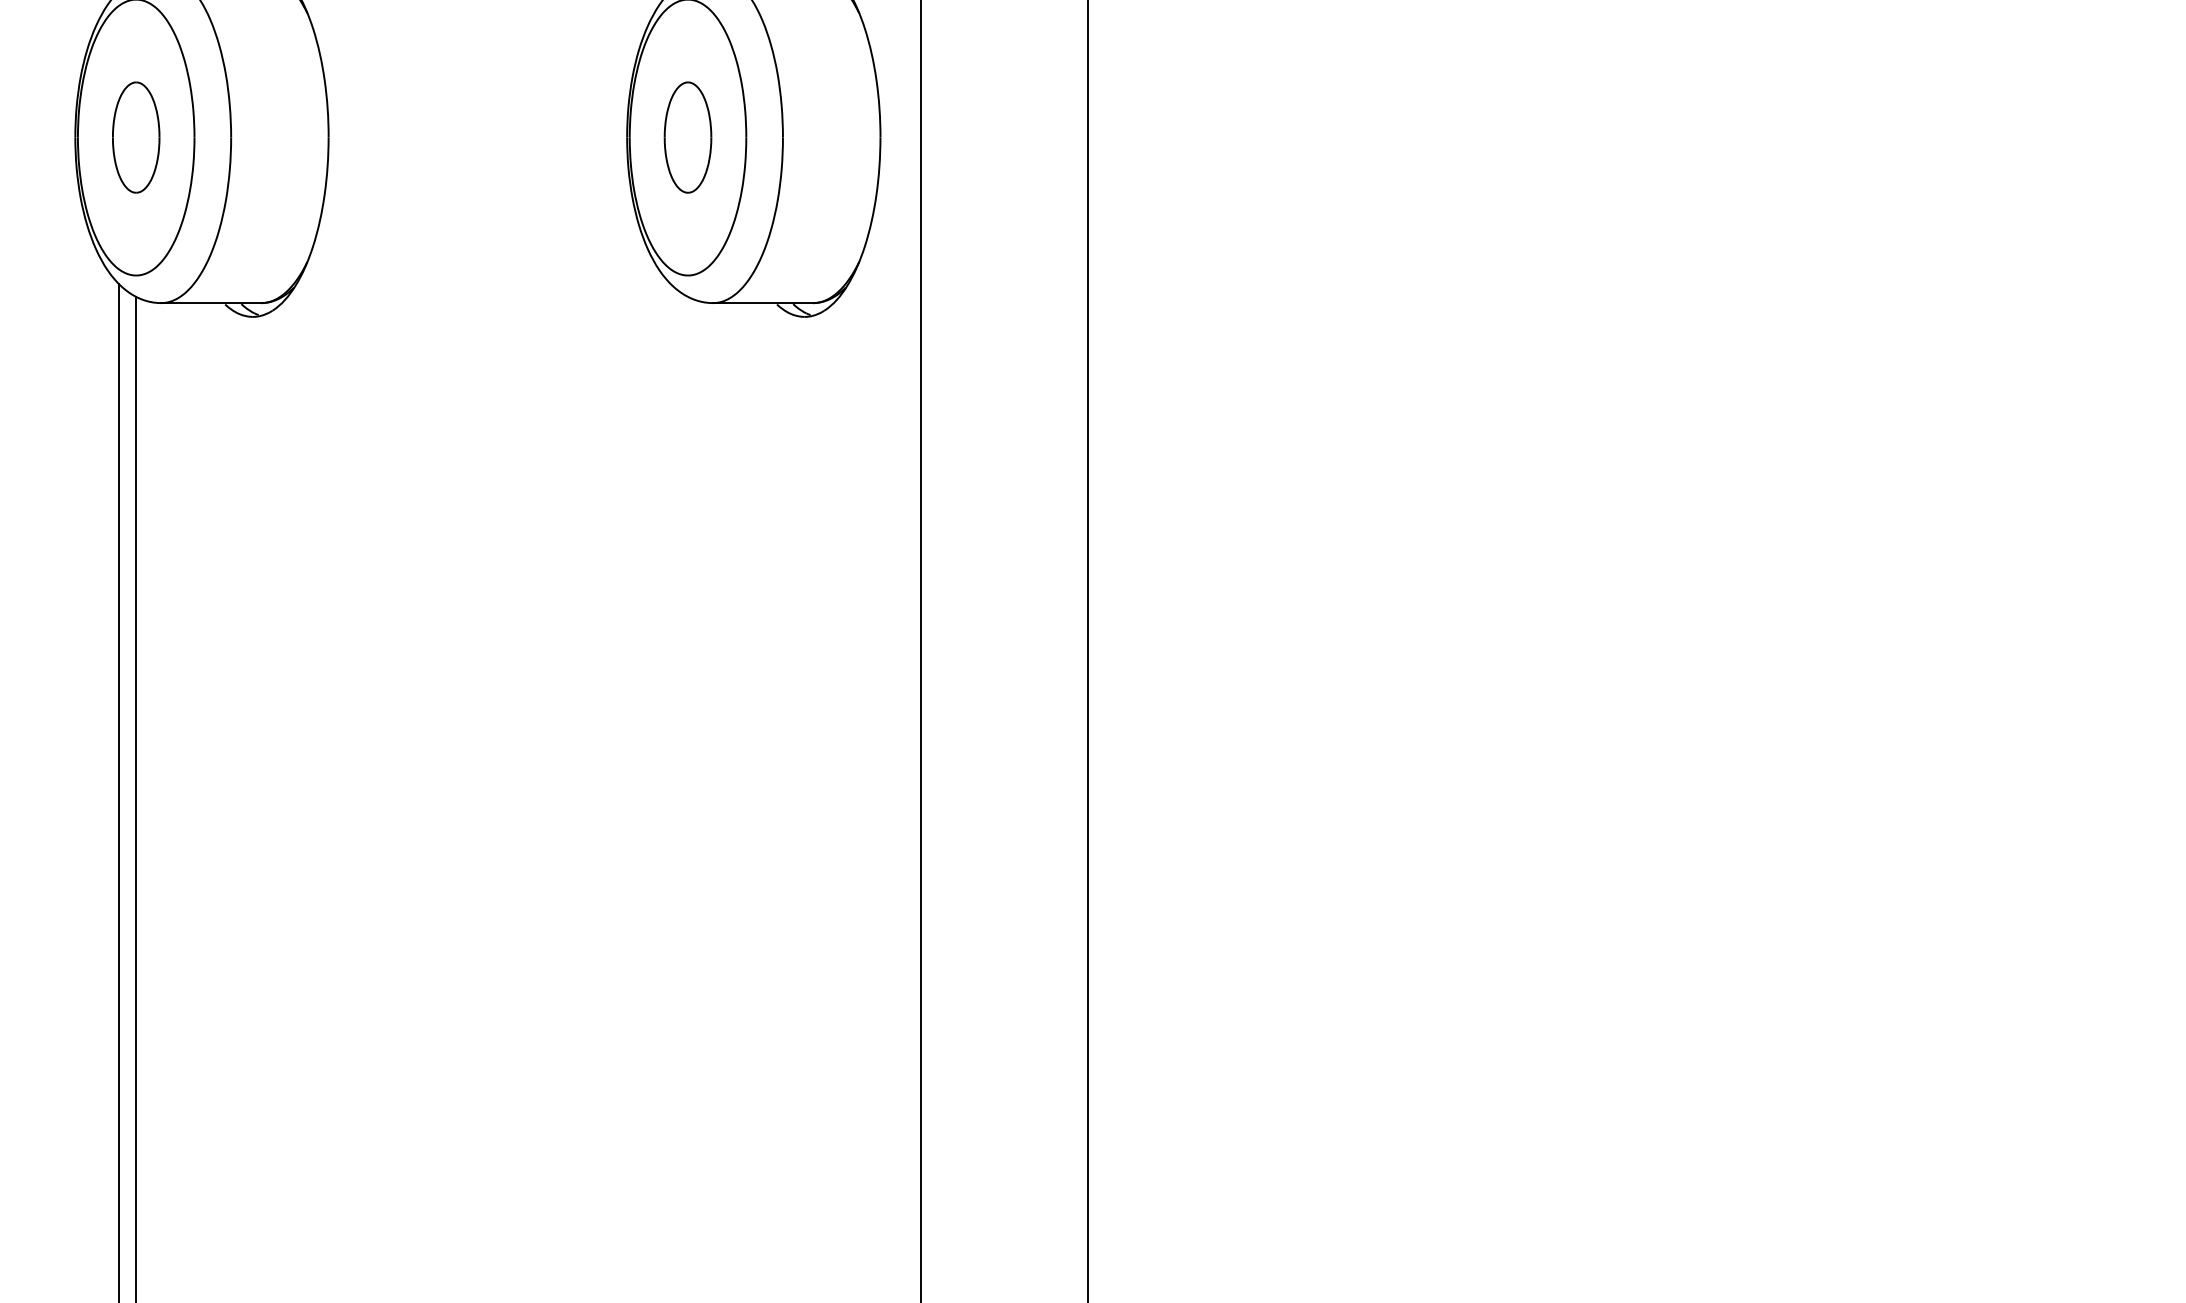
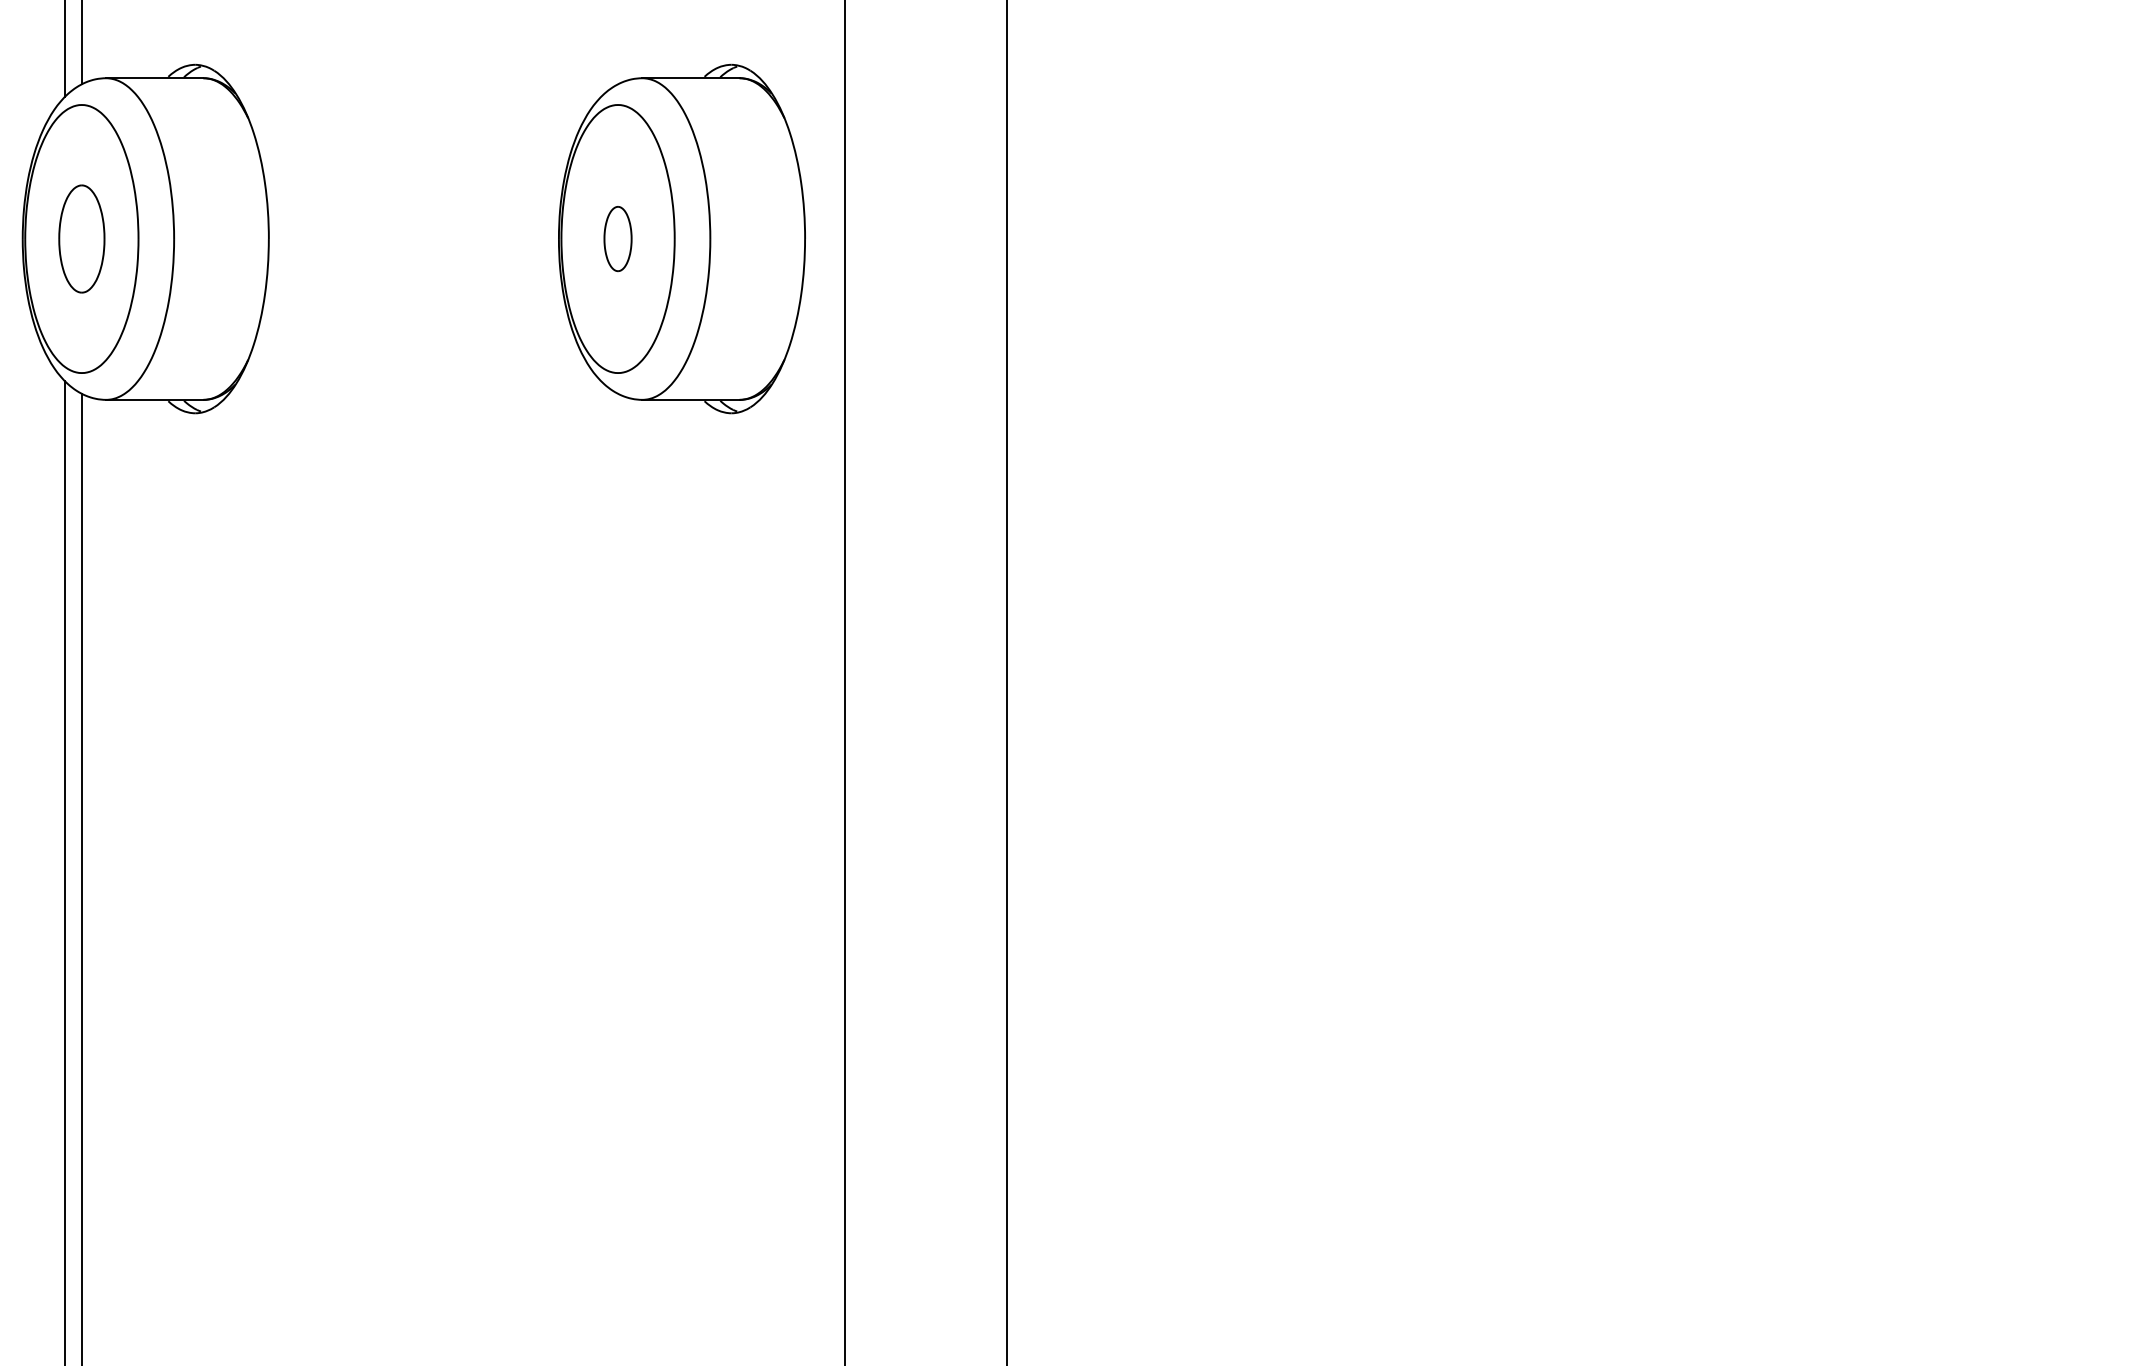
part: (687, 137) -> (617, 238), size x0.6

